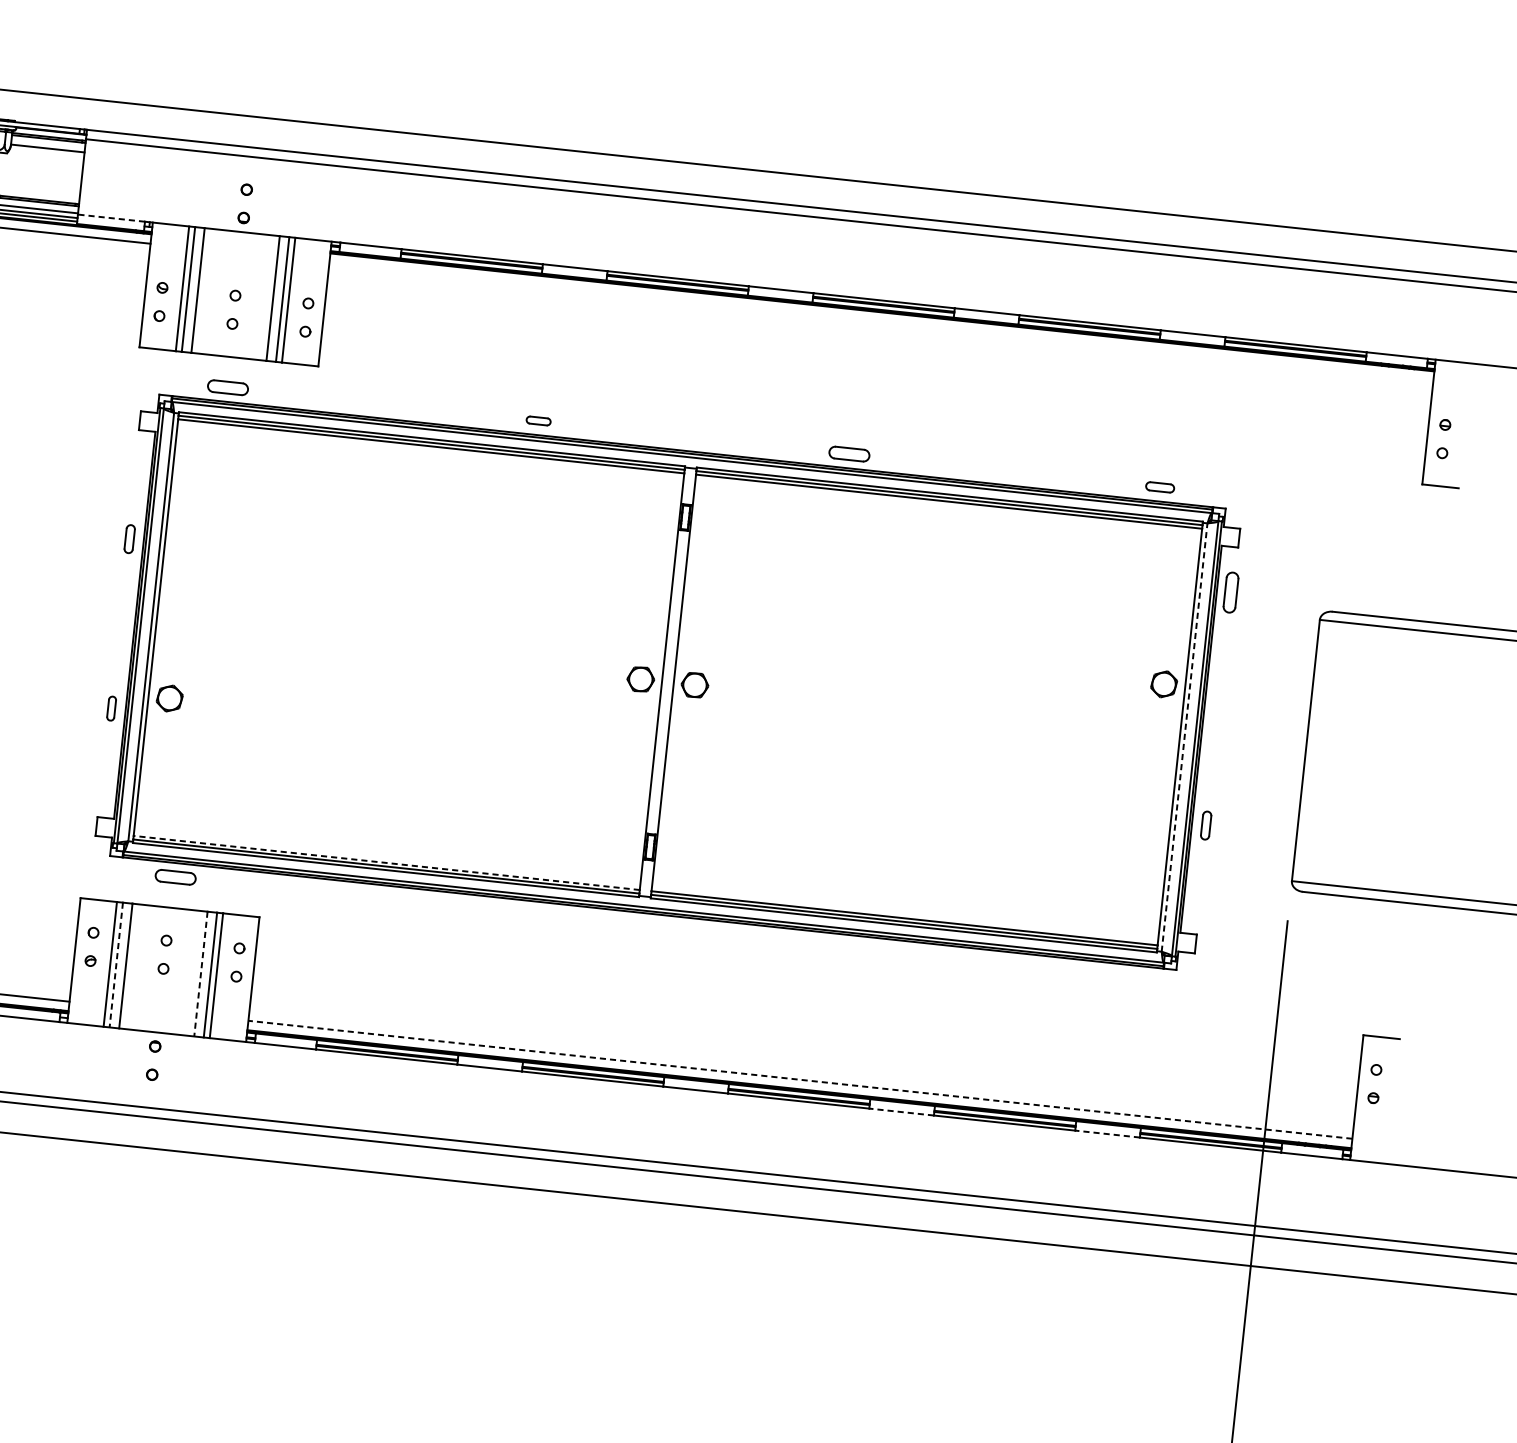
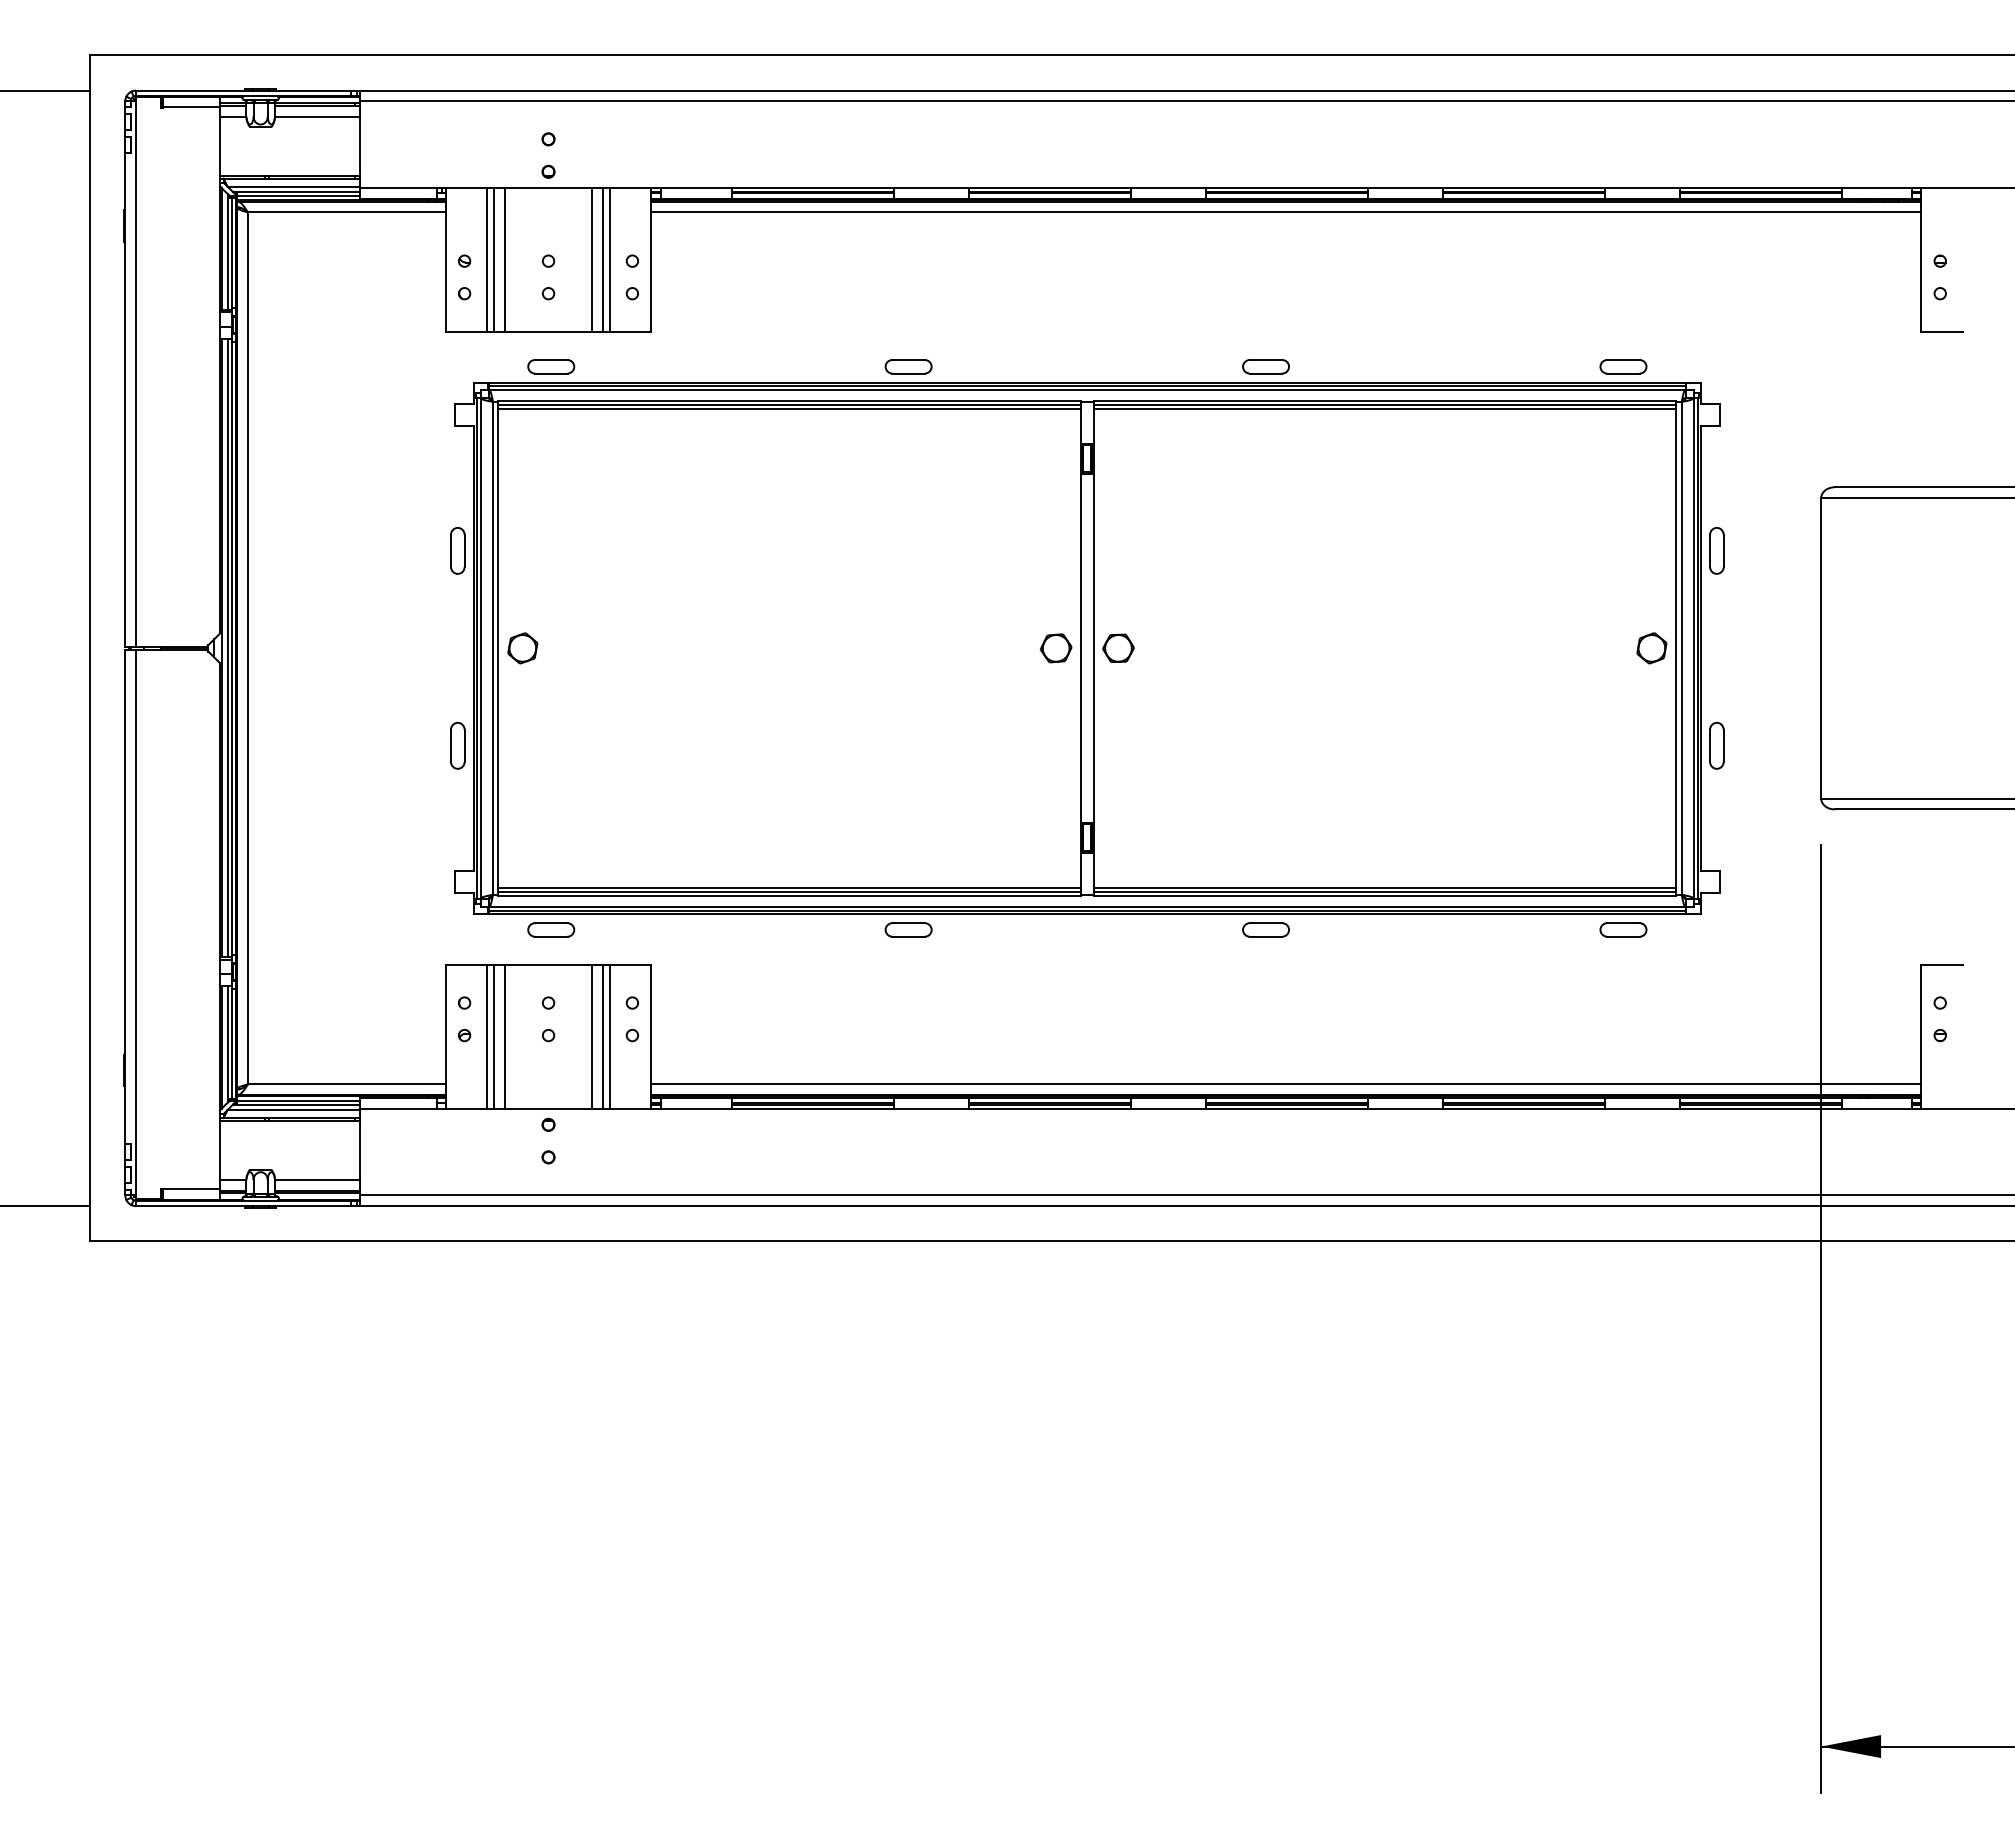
line: (111, 218) -> (398, 188), dashed -> solid
line: (881, 321) -> (1286, 212), added
part: (538, 420) -> (908, 366), size x1.67
part: (1160, 487) -> (1623, 366), size x1.43
part: (129, 538) -> (457, 550), size x1.43
part: (1230, 592) -> (1716, 550), moved
part: (1163, 684) -> (1651, 648), moved
part: (169, 698) -> (522, 648), moved
part: (111, 708) -> (457, 745), size x1.67
line: (1184, 736) -> (1681, 647), dashed -> solid
part: (1205, 825) -> (1716, 745), size x1.43
line: (386, 862) -> (789, 887), dashed -> solid
part: (486, 910) -> (908, 929), added
part: (796, 943) -> (1265, 929), added
line: (116, 964) -> (494, 1036), dashed -> solid
line: (200, 973) -> (591, 1036), dashed -> solid
part: (1107, 976) -> (1623, 929), added
line: (800, 1079) -> (1286, 1084), dashed -> solid
line: (900, 1111) -> (1404, 1108), dashed -> solid
line: (1106, 1133) -> (1641, 1108), dashed -> solid

